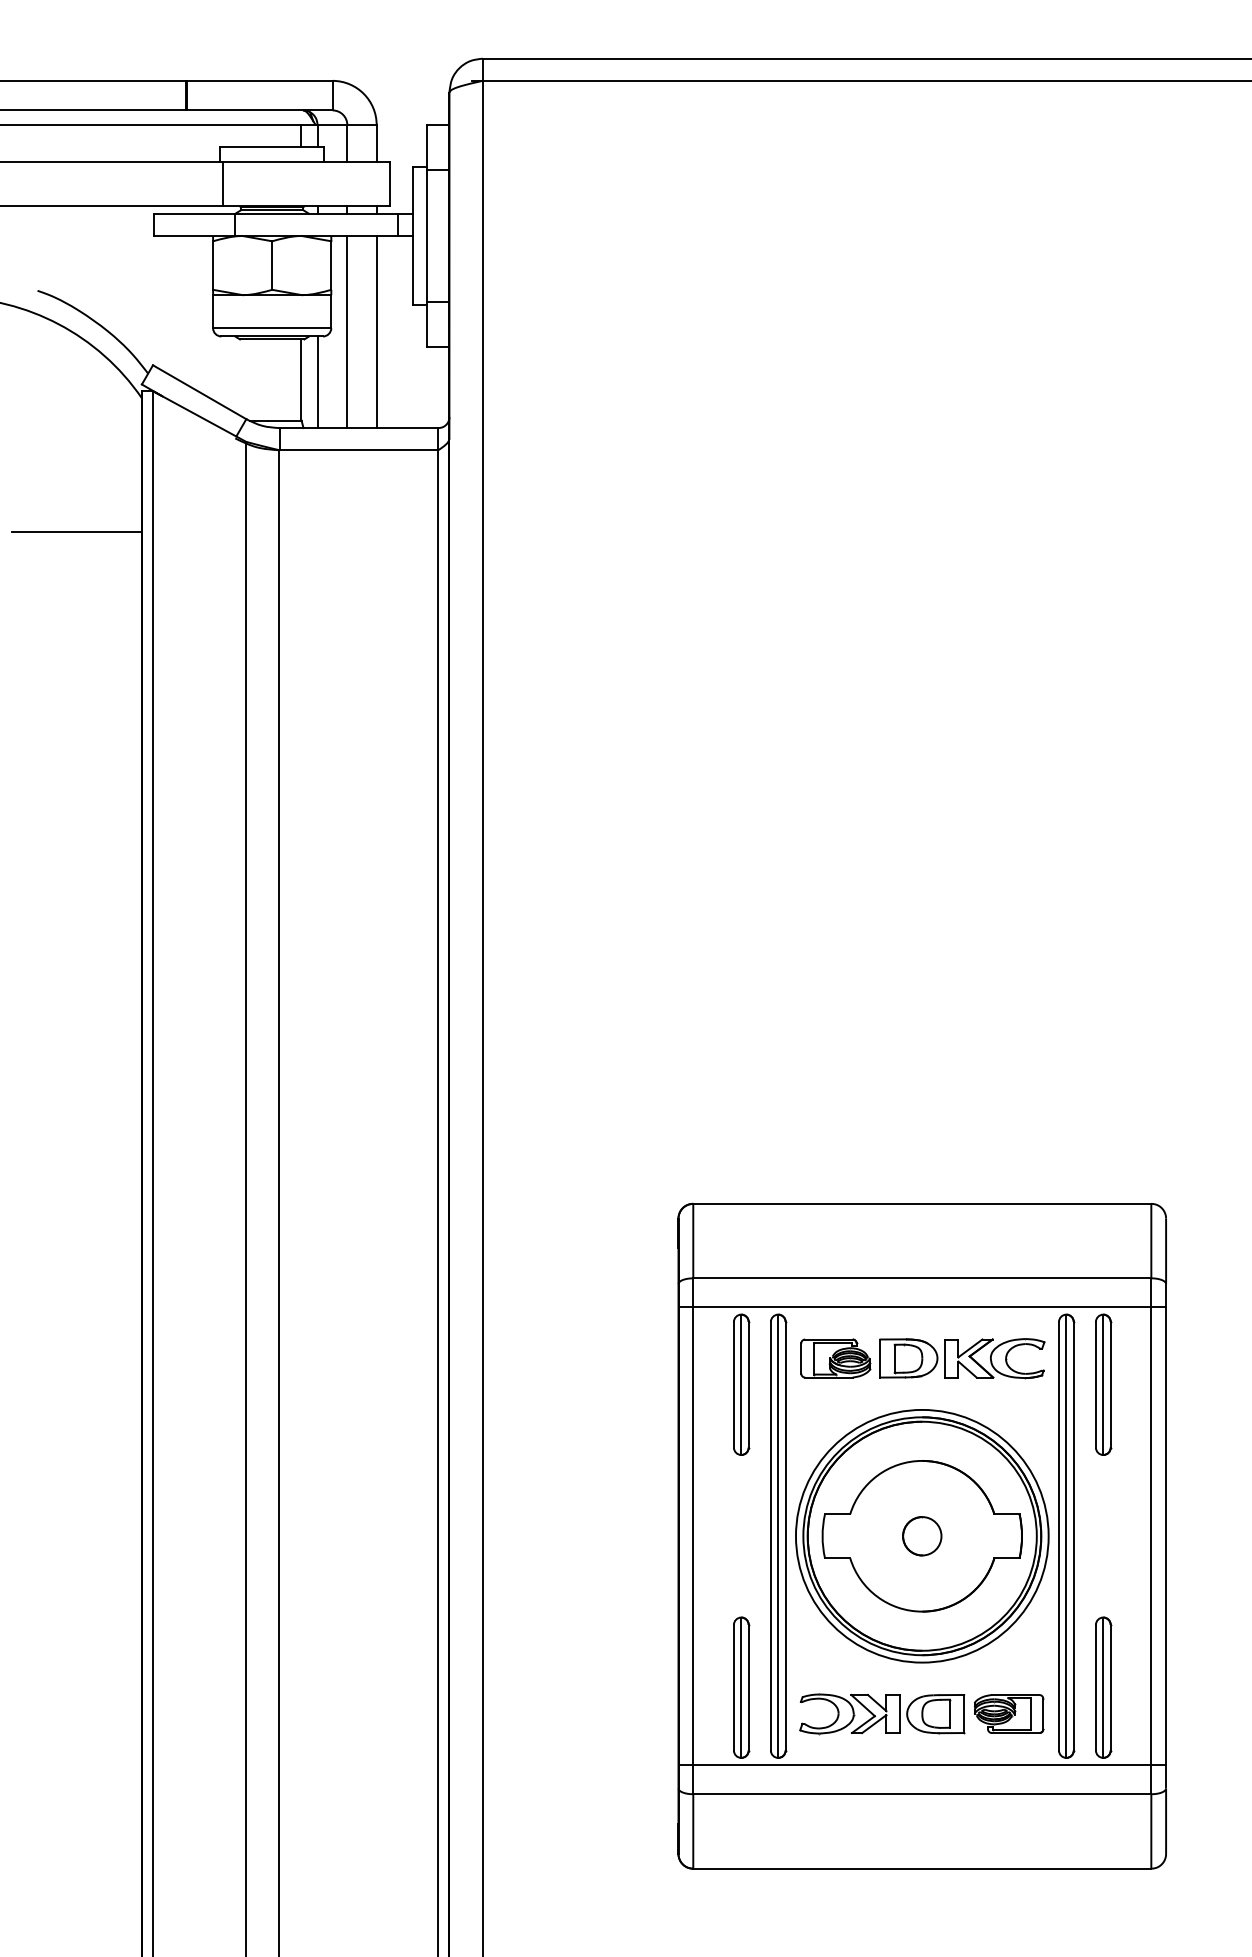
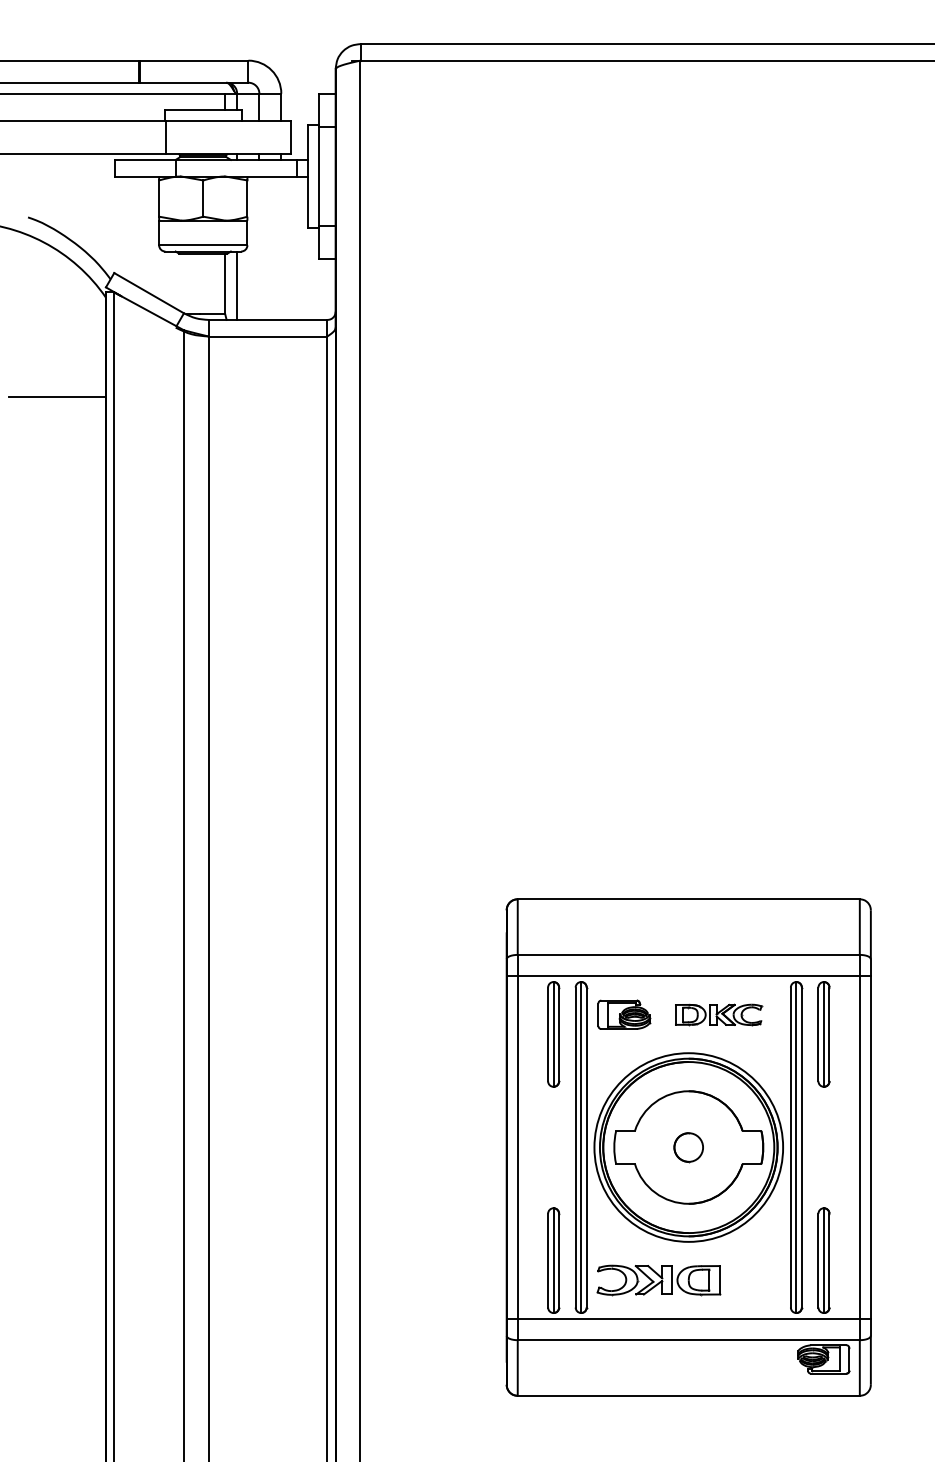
line: (347, 332) -> (259, 248), removed
line: (376, 332) -> (281, 248), removed
part: (962, 1358) -> (718, 1014), size x0.7
part: (1009, 1713) -> (824, 1359), moved

